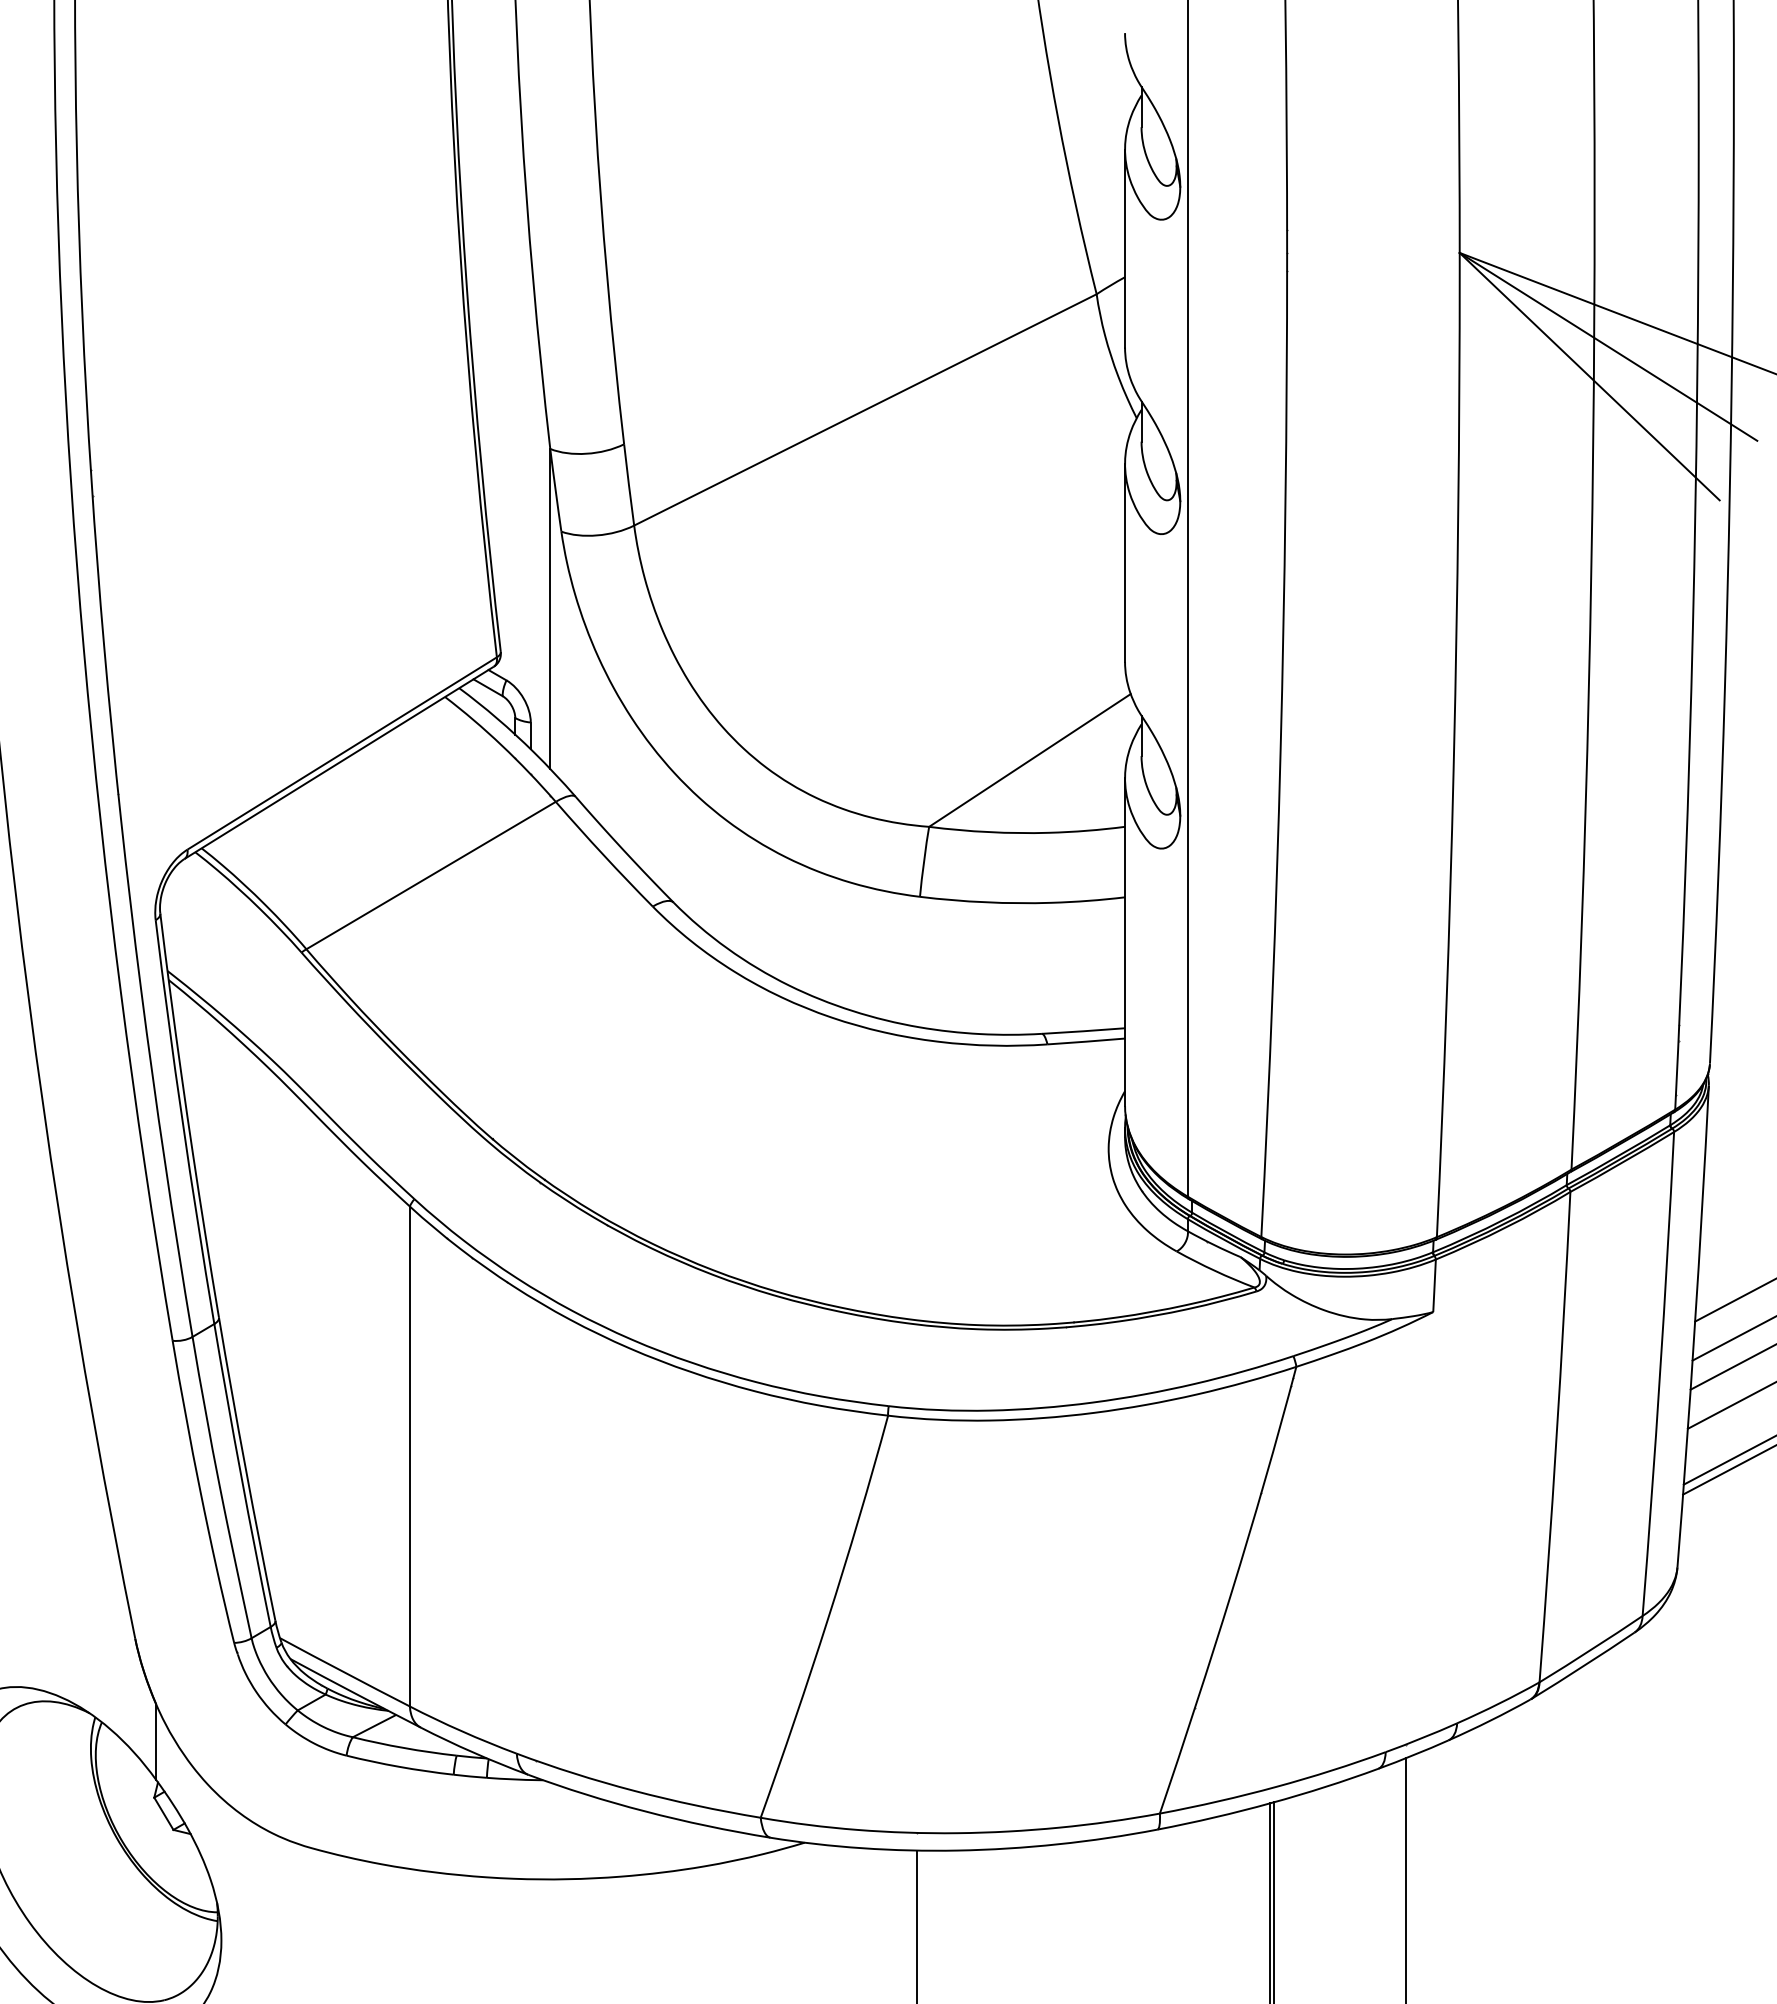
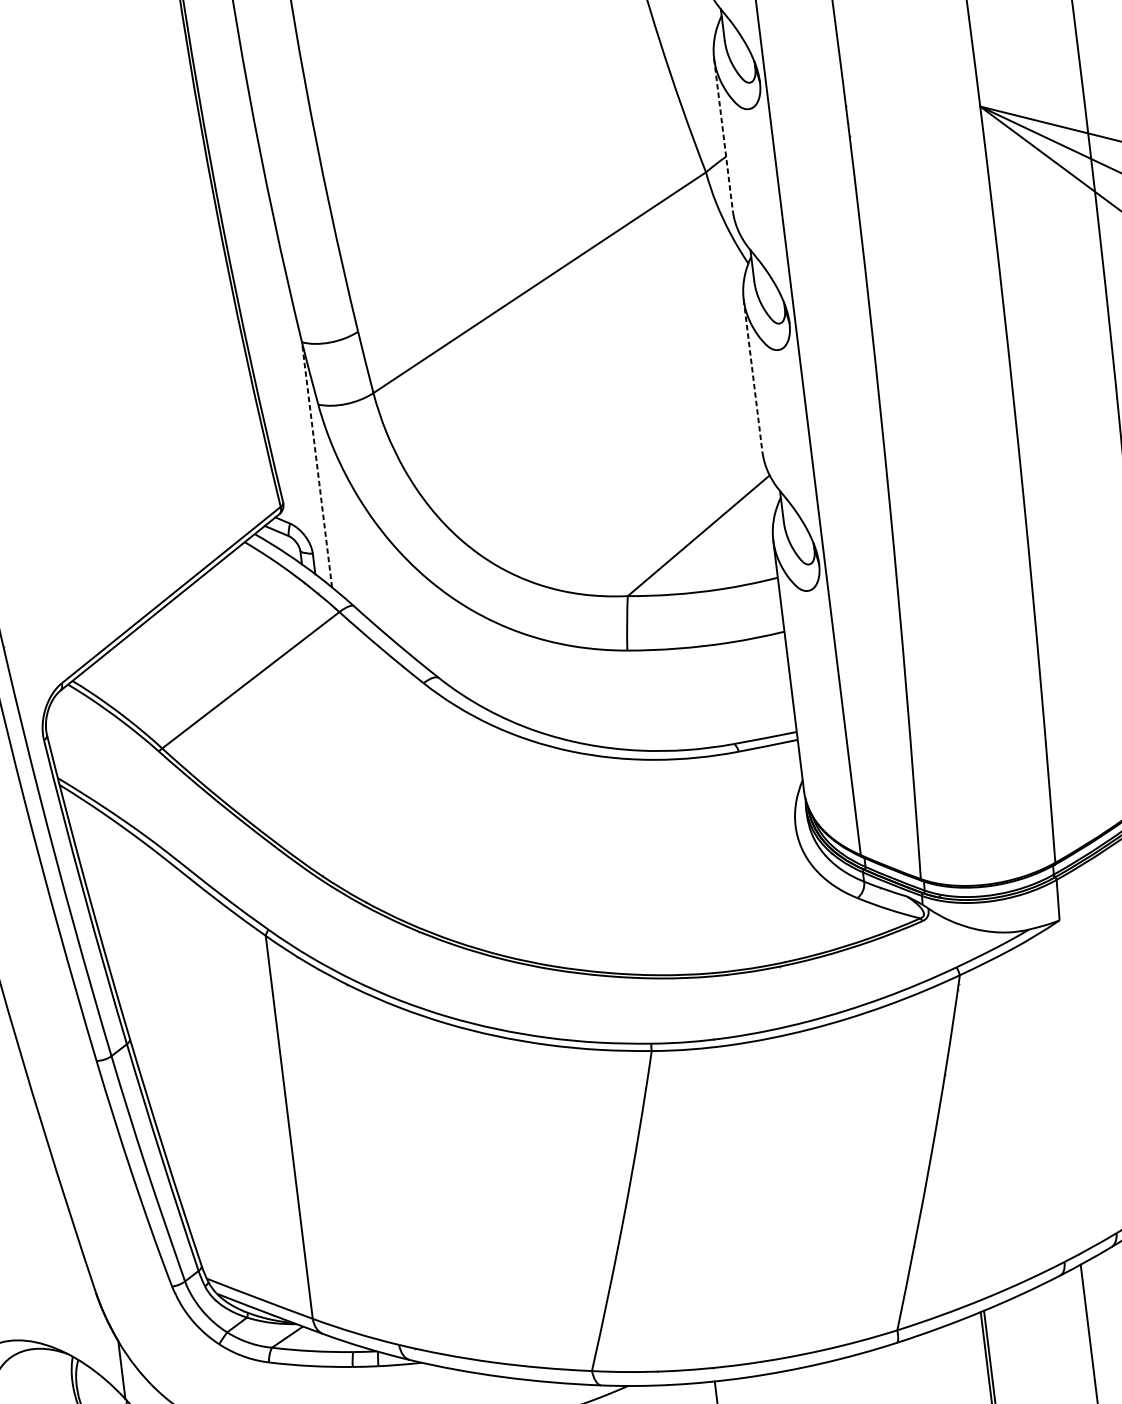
line: (1125, 248) -> (723, 134), solid -> dashed
line: (1125, 562) -> (753, 375), solid -> dashed
line: (550, 608) -> (317, 464), solid -> dashed

